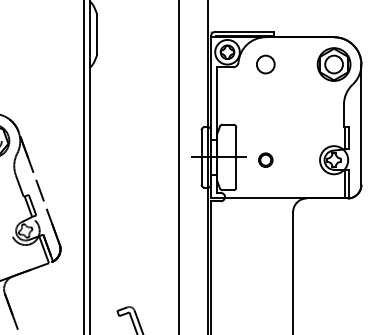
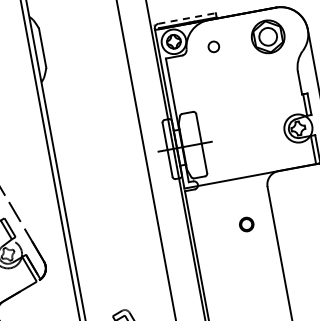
line: (245, 31) -> (187, 18), solid -> dashed
circle: (265, 64) -> (213, 46), size x0.6
part: (333, 64) -> (267, 36), moved
circle: (265, 159) -> (246, 223), moved

